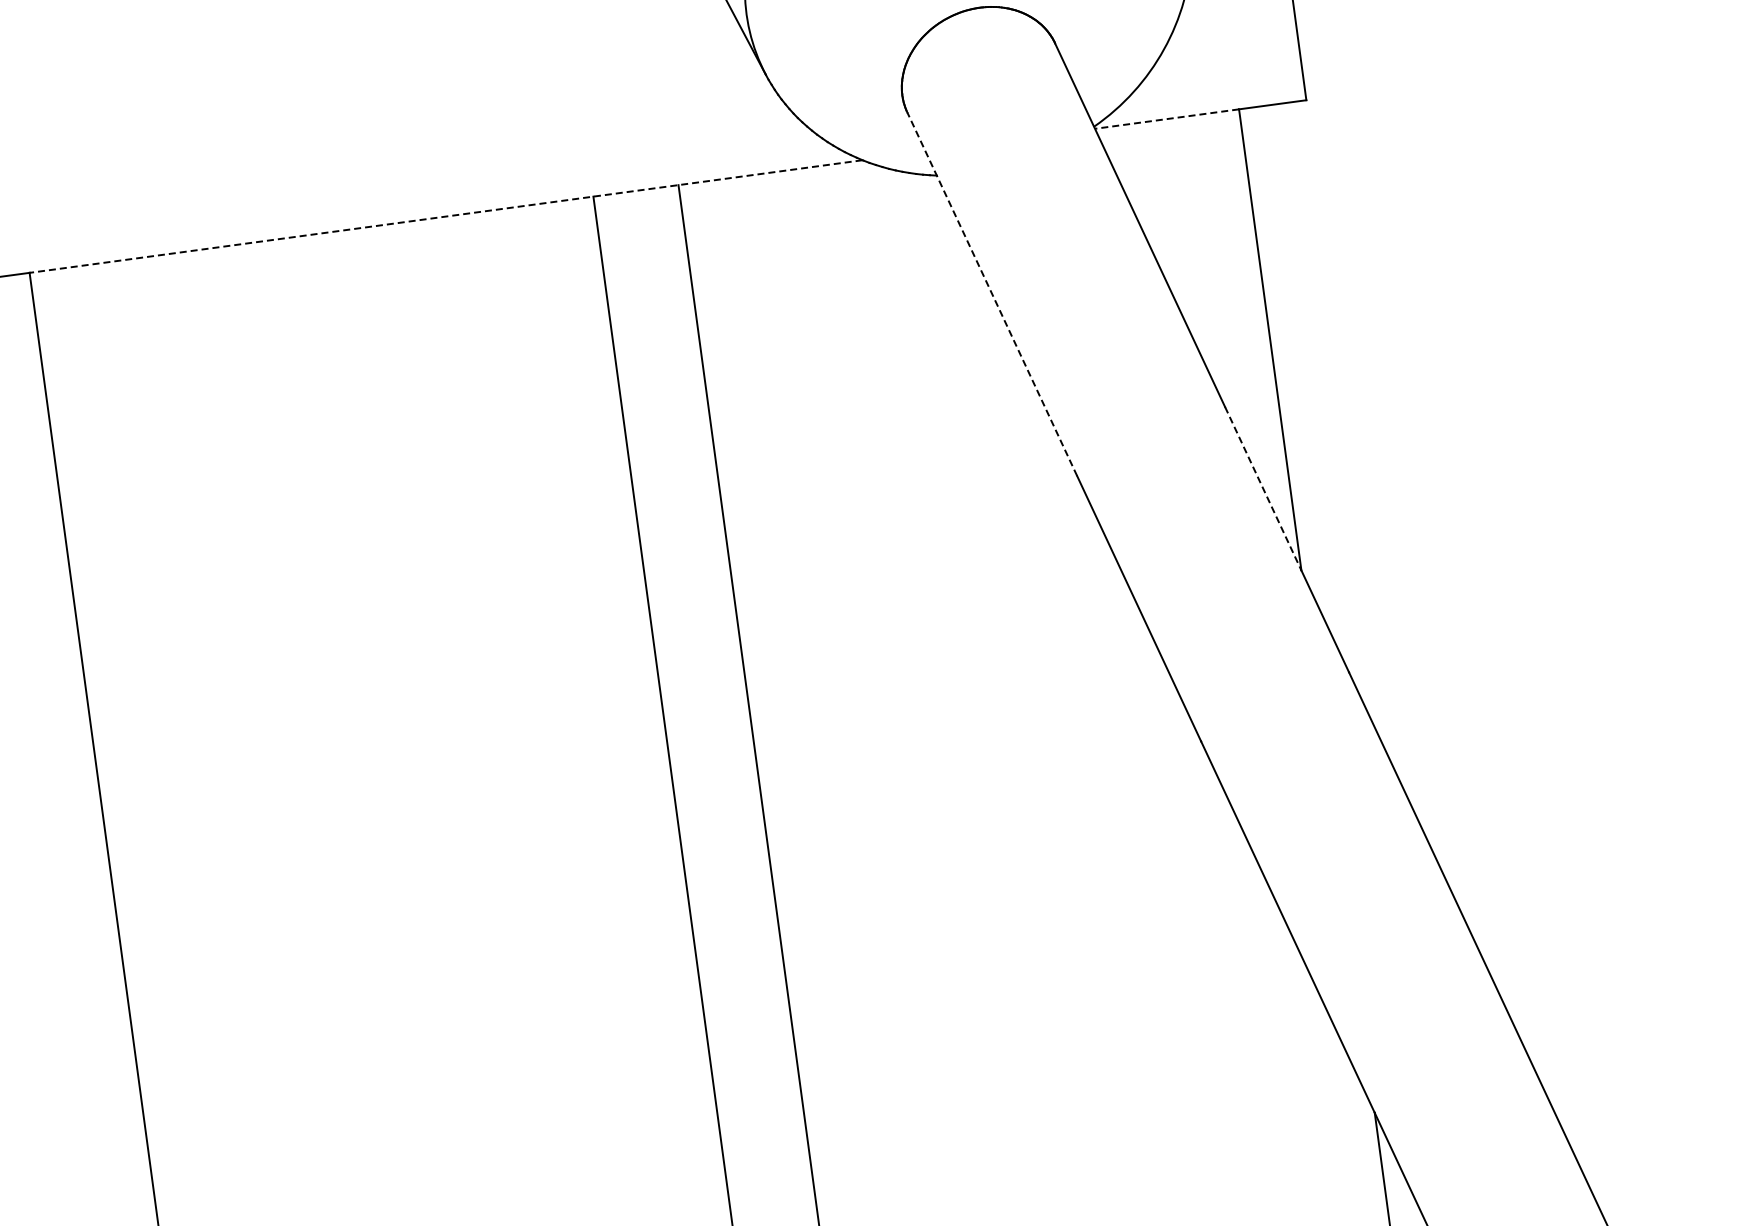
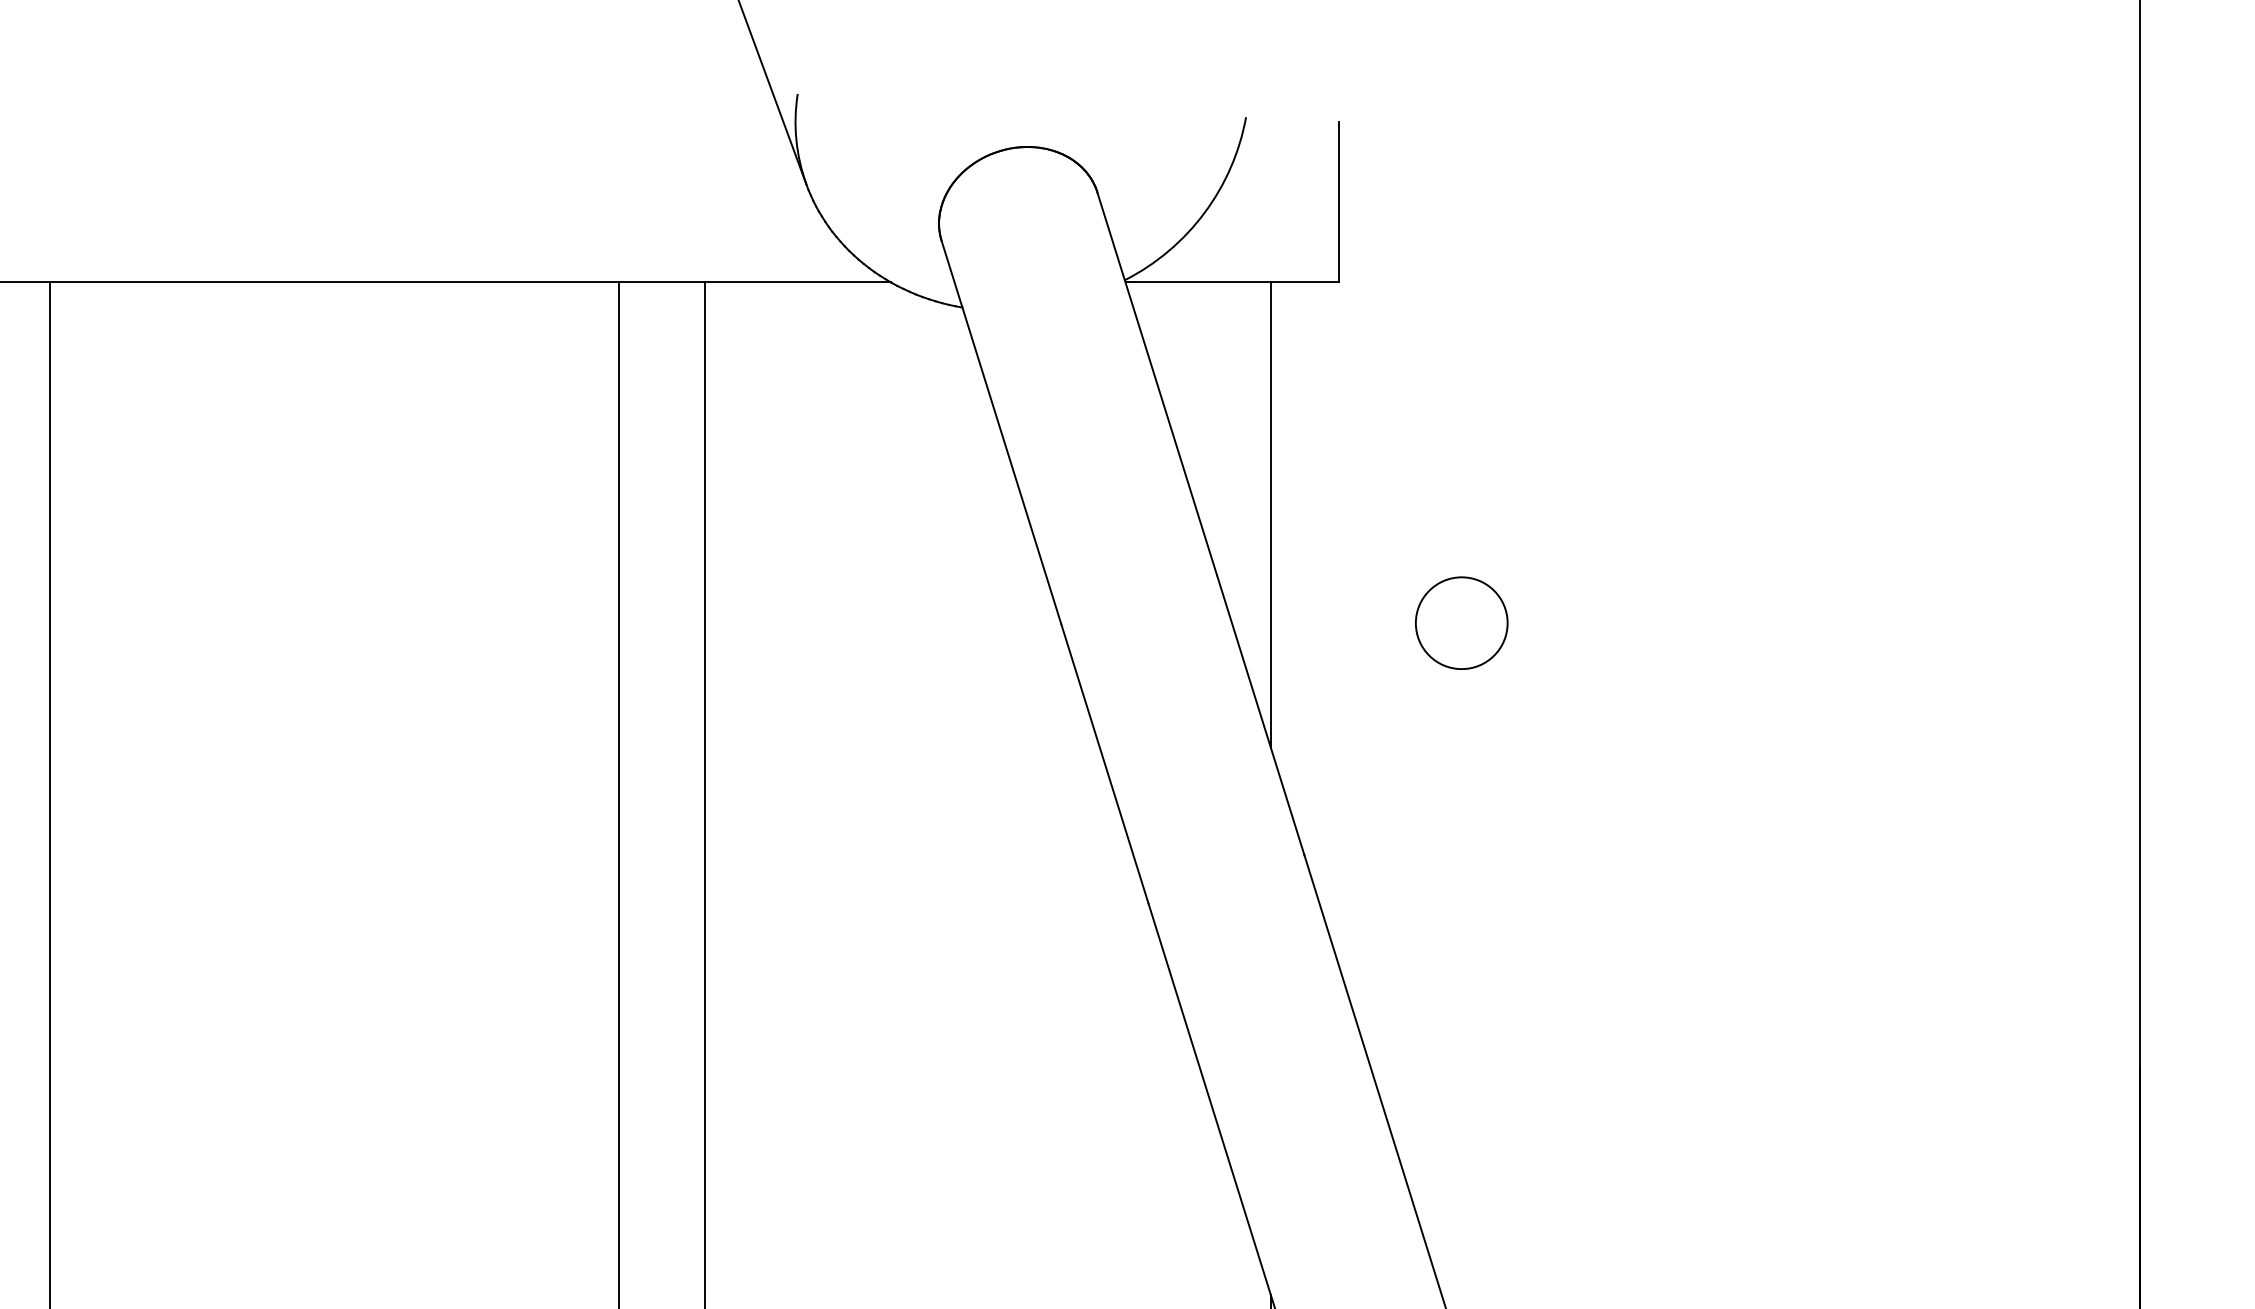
line: (1167, 119) -> (1198, 282), dashed -> solid
line: (445, 216) -> (470, 282), dashed -> solid
line: (992, 294) -> (1001, 432), dashed -> solid
circle: (1473, 420) -> (1461, 622), added
line: (1263, 489) -> (1244, 662), dashed -> solid

